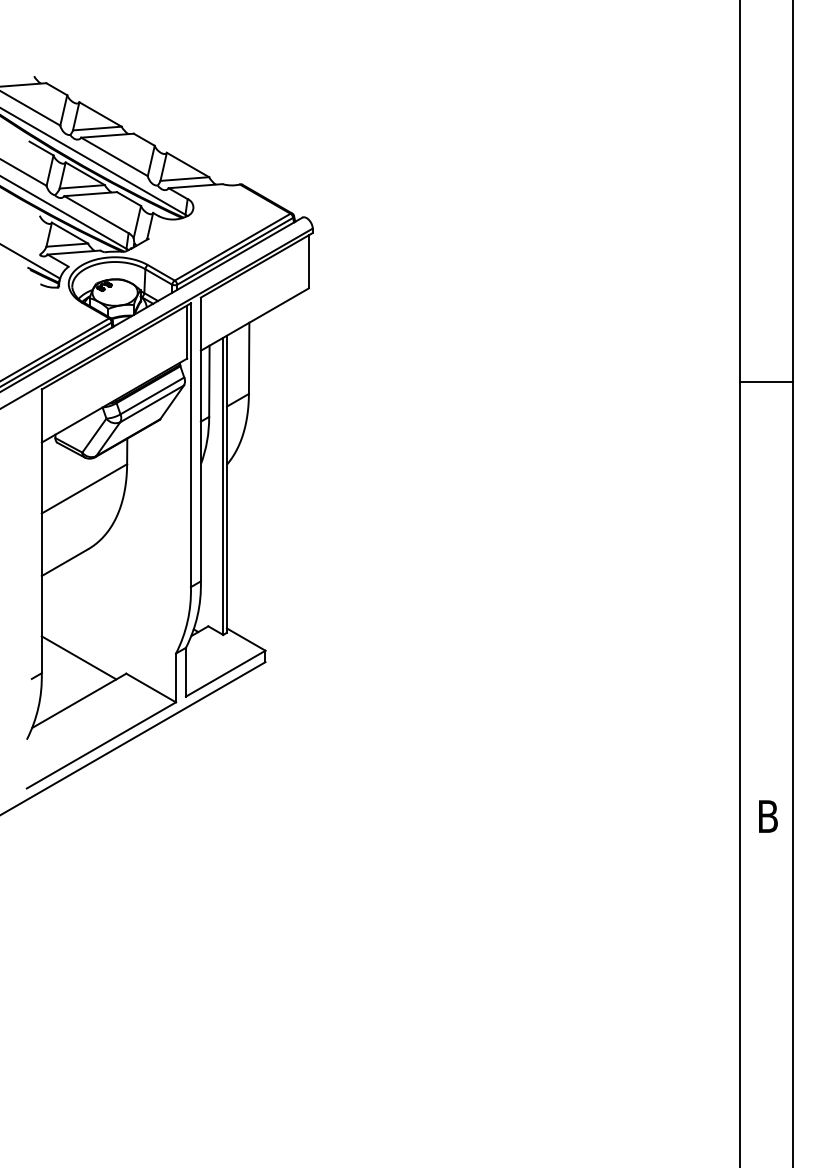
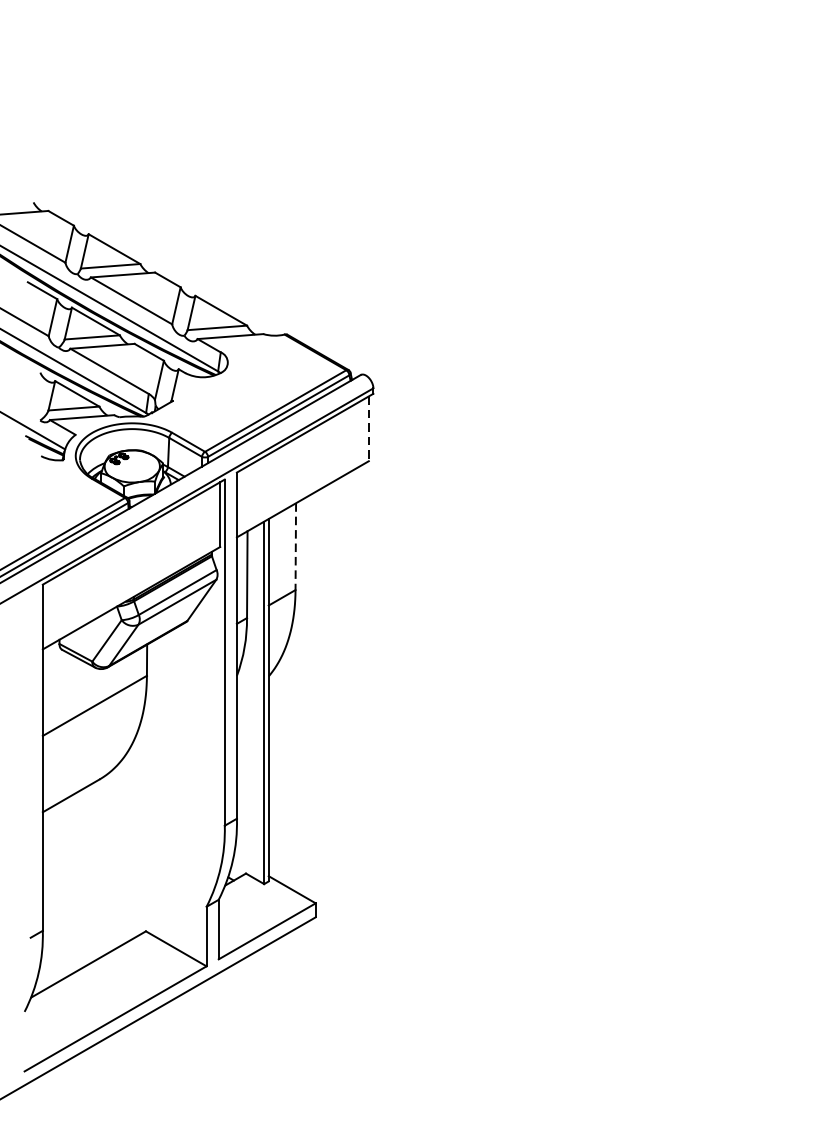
line: (309, 261) -> (369, 428), solid -> dashed
line: (249, 358) -> (296, 546), solid -> dashed
line: (78, 657) -> (87, 911), removed

